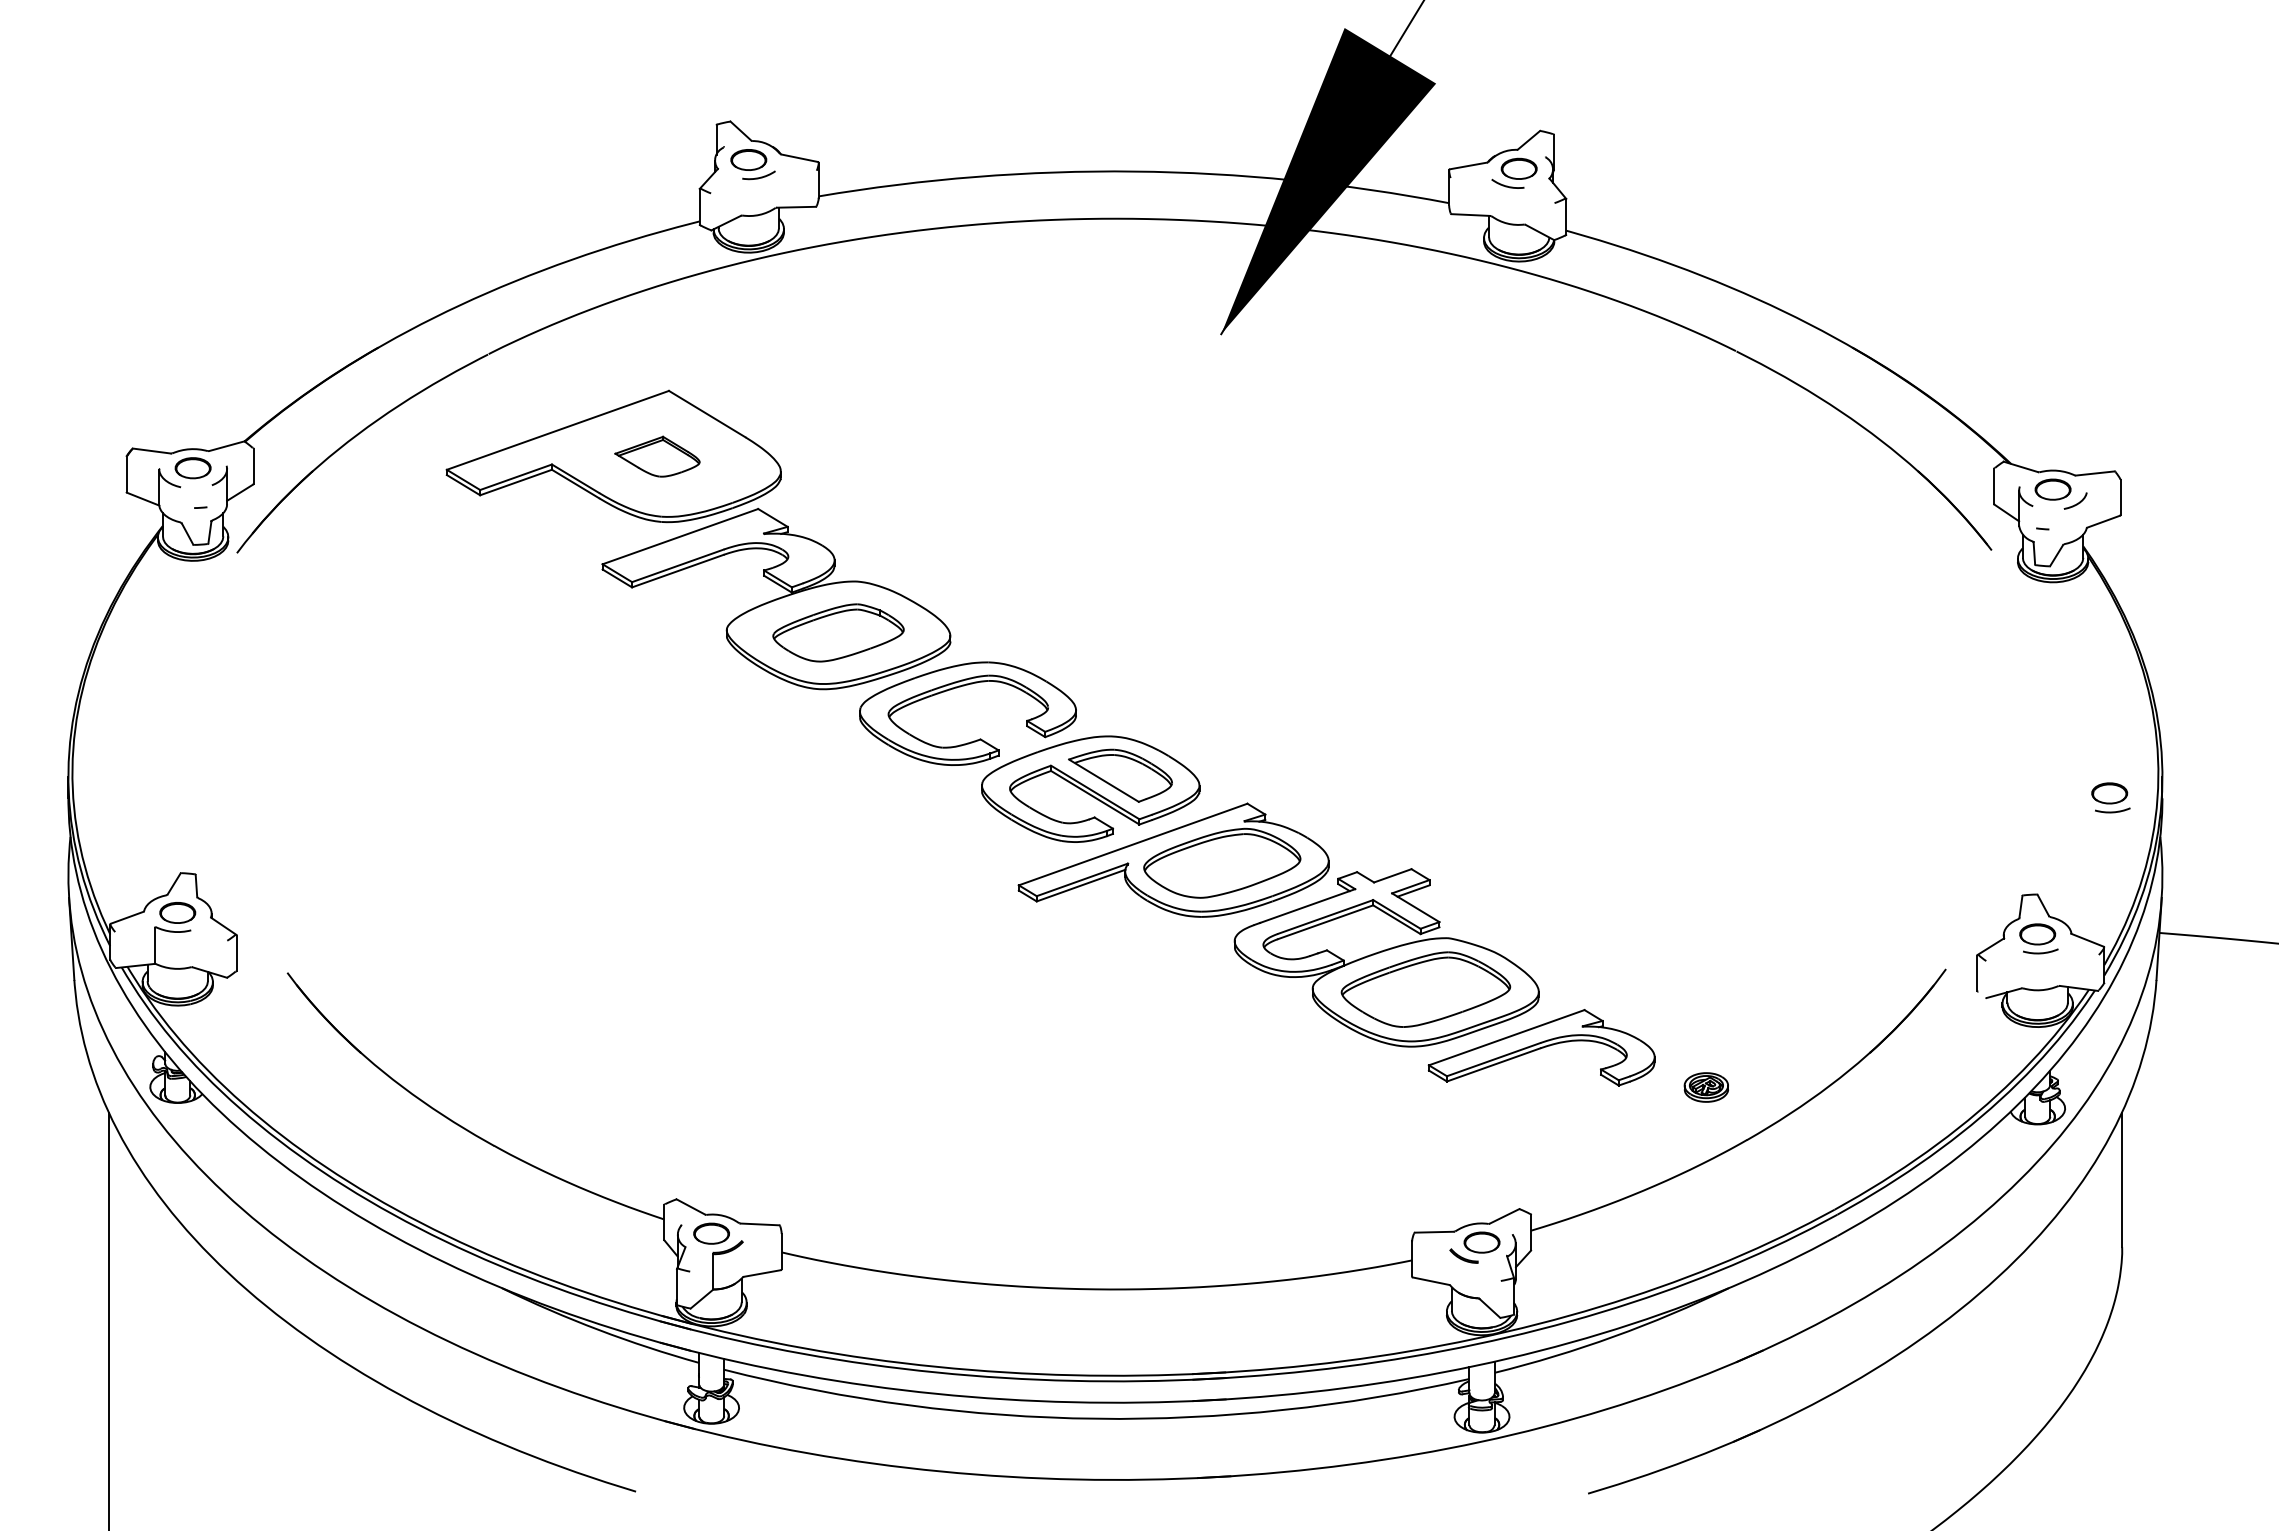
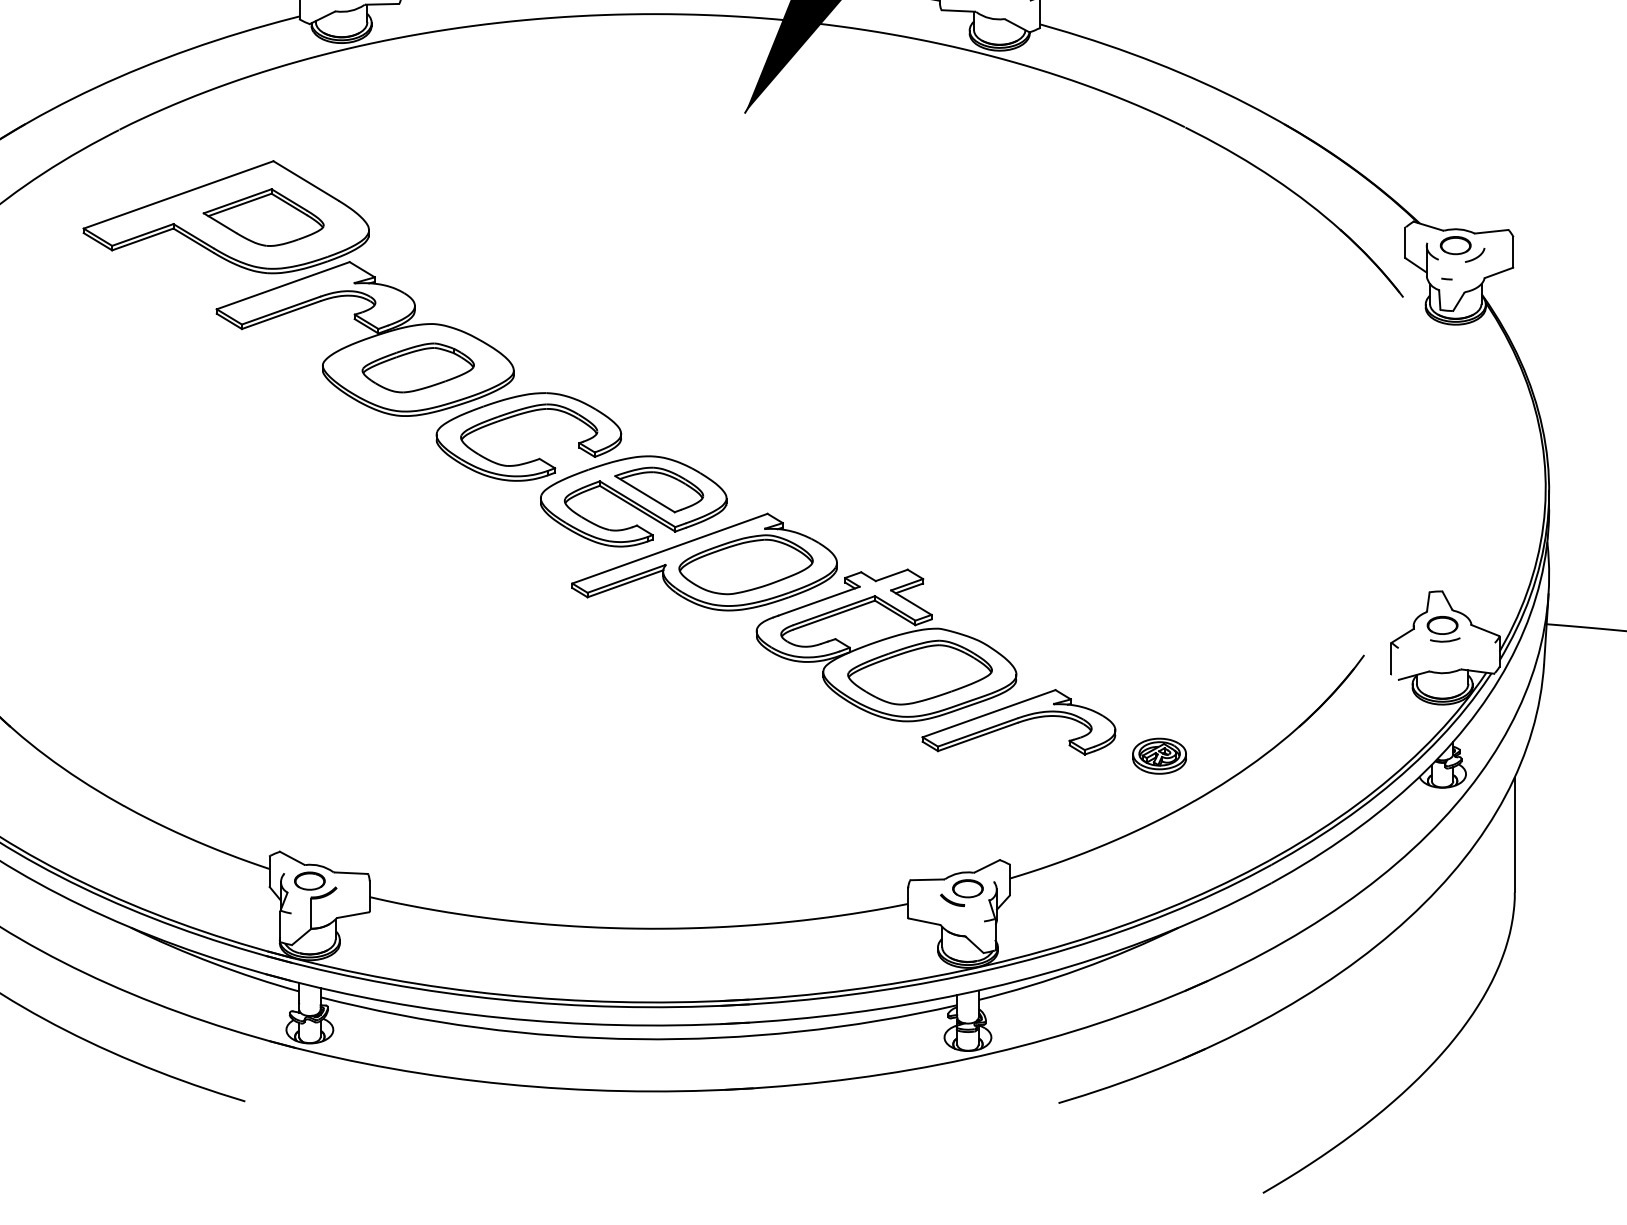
part: (657, 456) -> (263, 217), size x1.67
part: (2110, 797) -> (1504, 508), removed
part: (1706, 1087) -> (1159, 756), size x1.43

